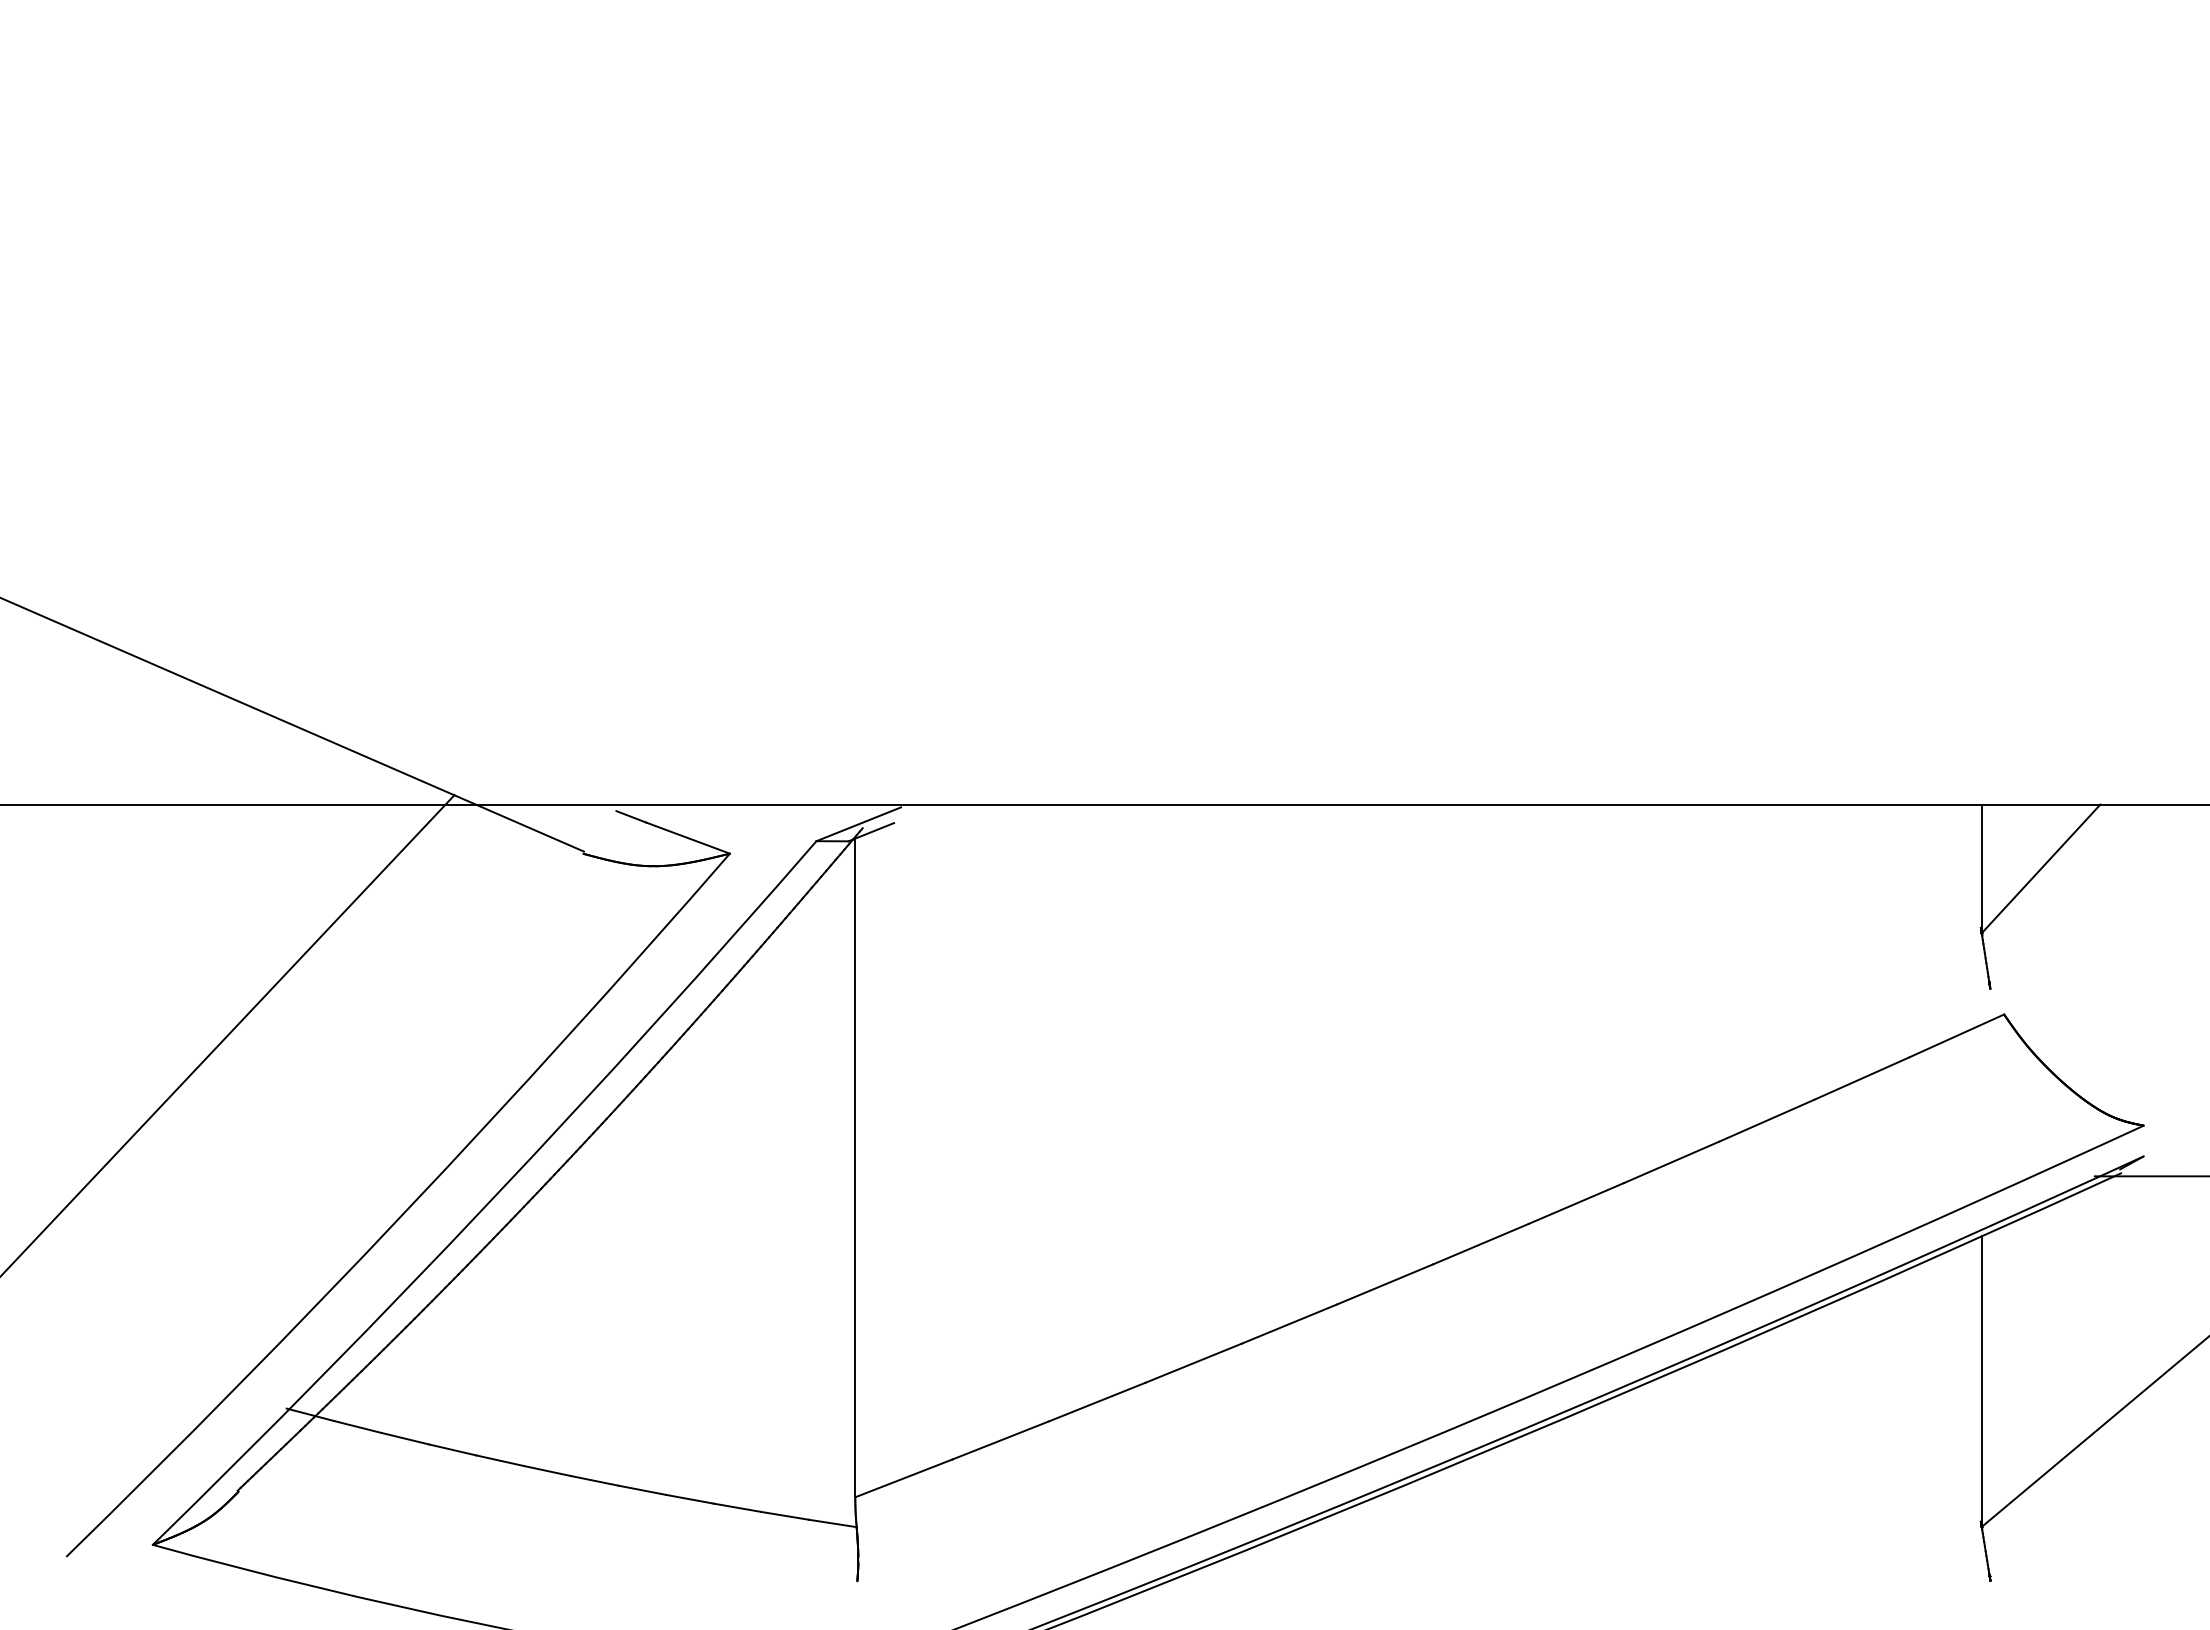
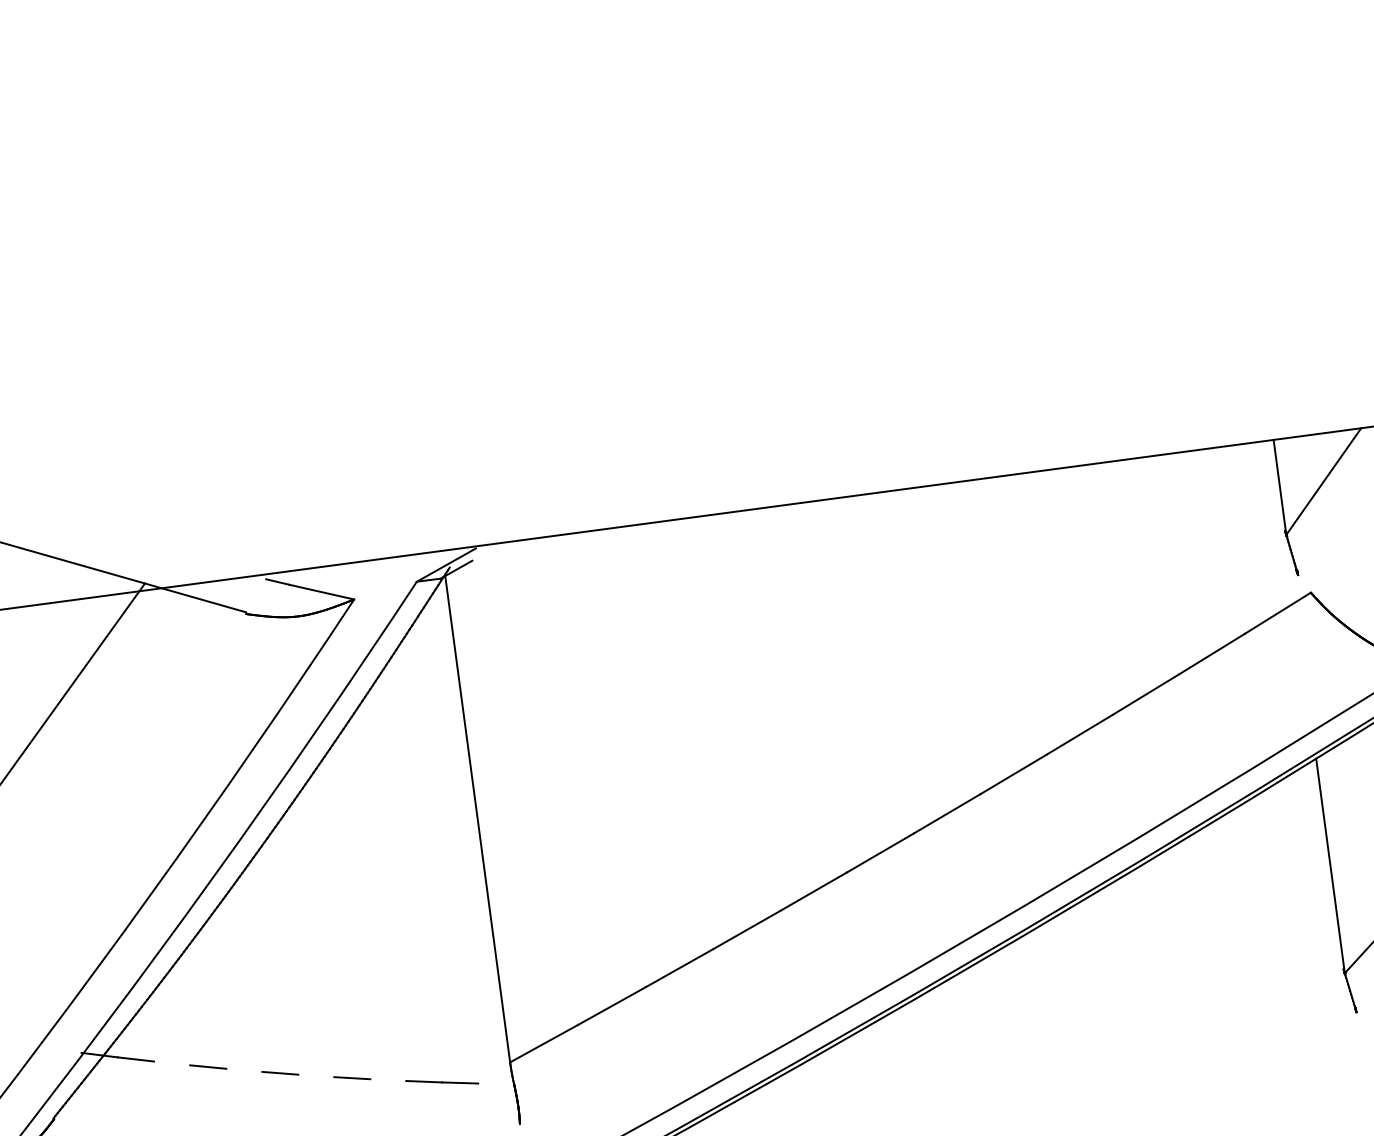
line: (405, 1438) -> (172, 1063), removed
line: (499, 1460) -> (243, 1070), removed
line: (594, 1480) -> (315, 1075), removed
line: (689, 1498) -> (387, 1079), removed
line: (832, 1523) -> (495, 1083), removed

